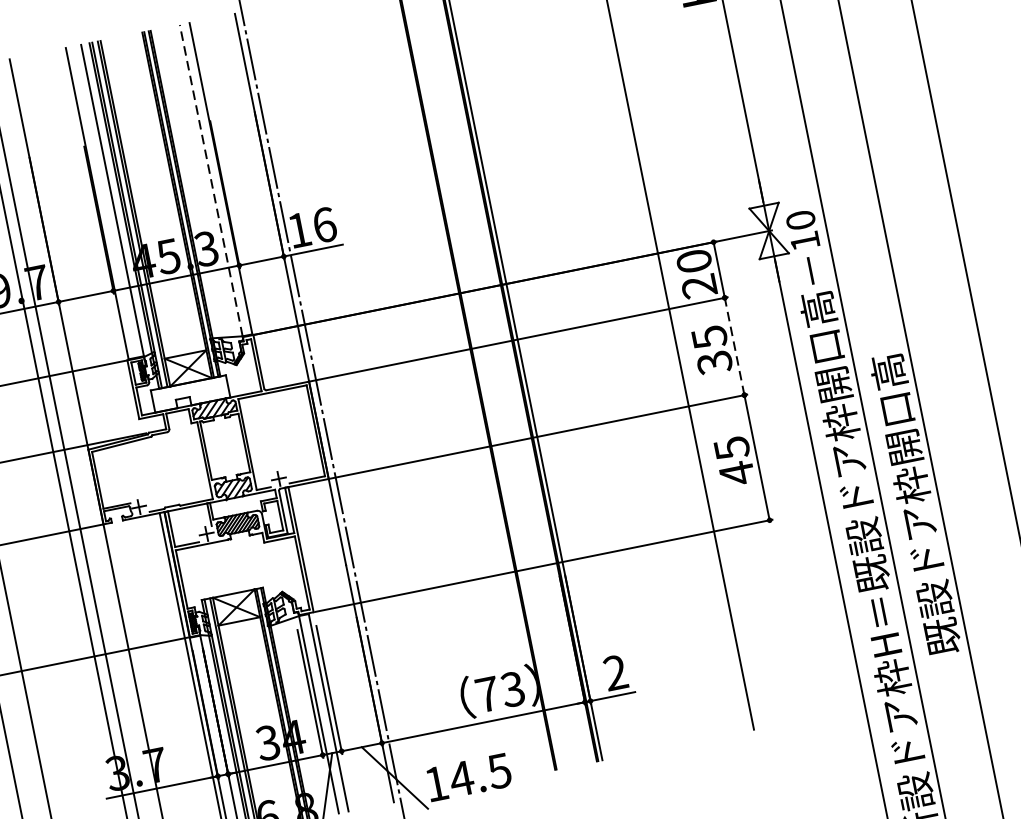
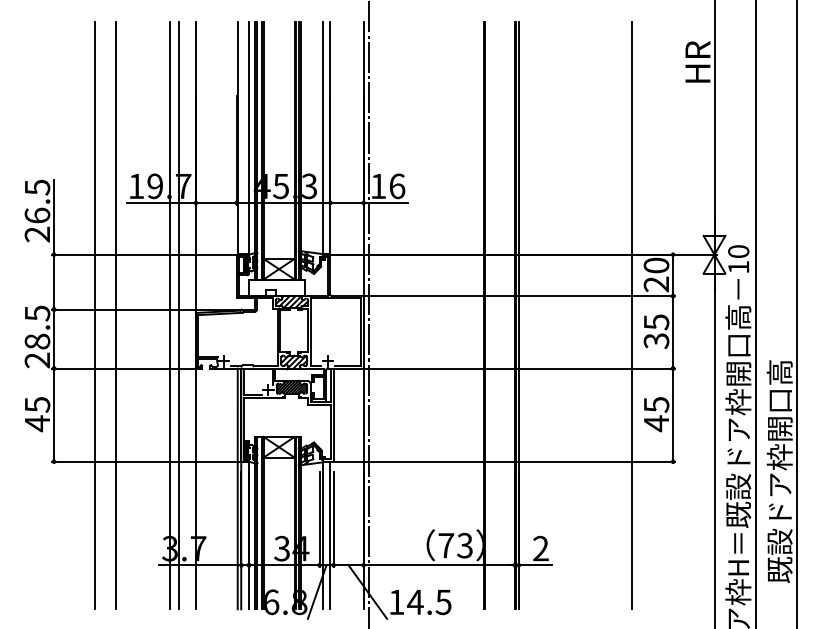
line: (211, 181) -> (322, 138), dashed -> solid
line: (734, 345) -> (673, 331), dashed -> solid

